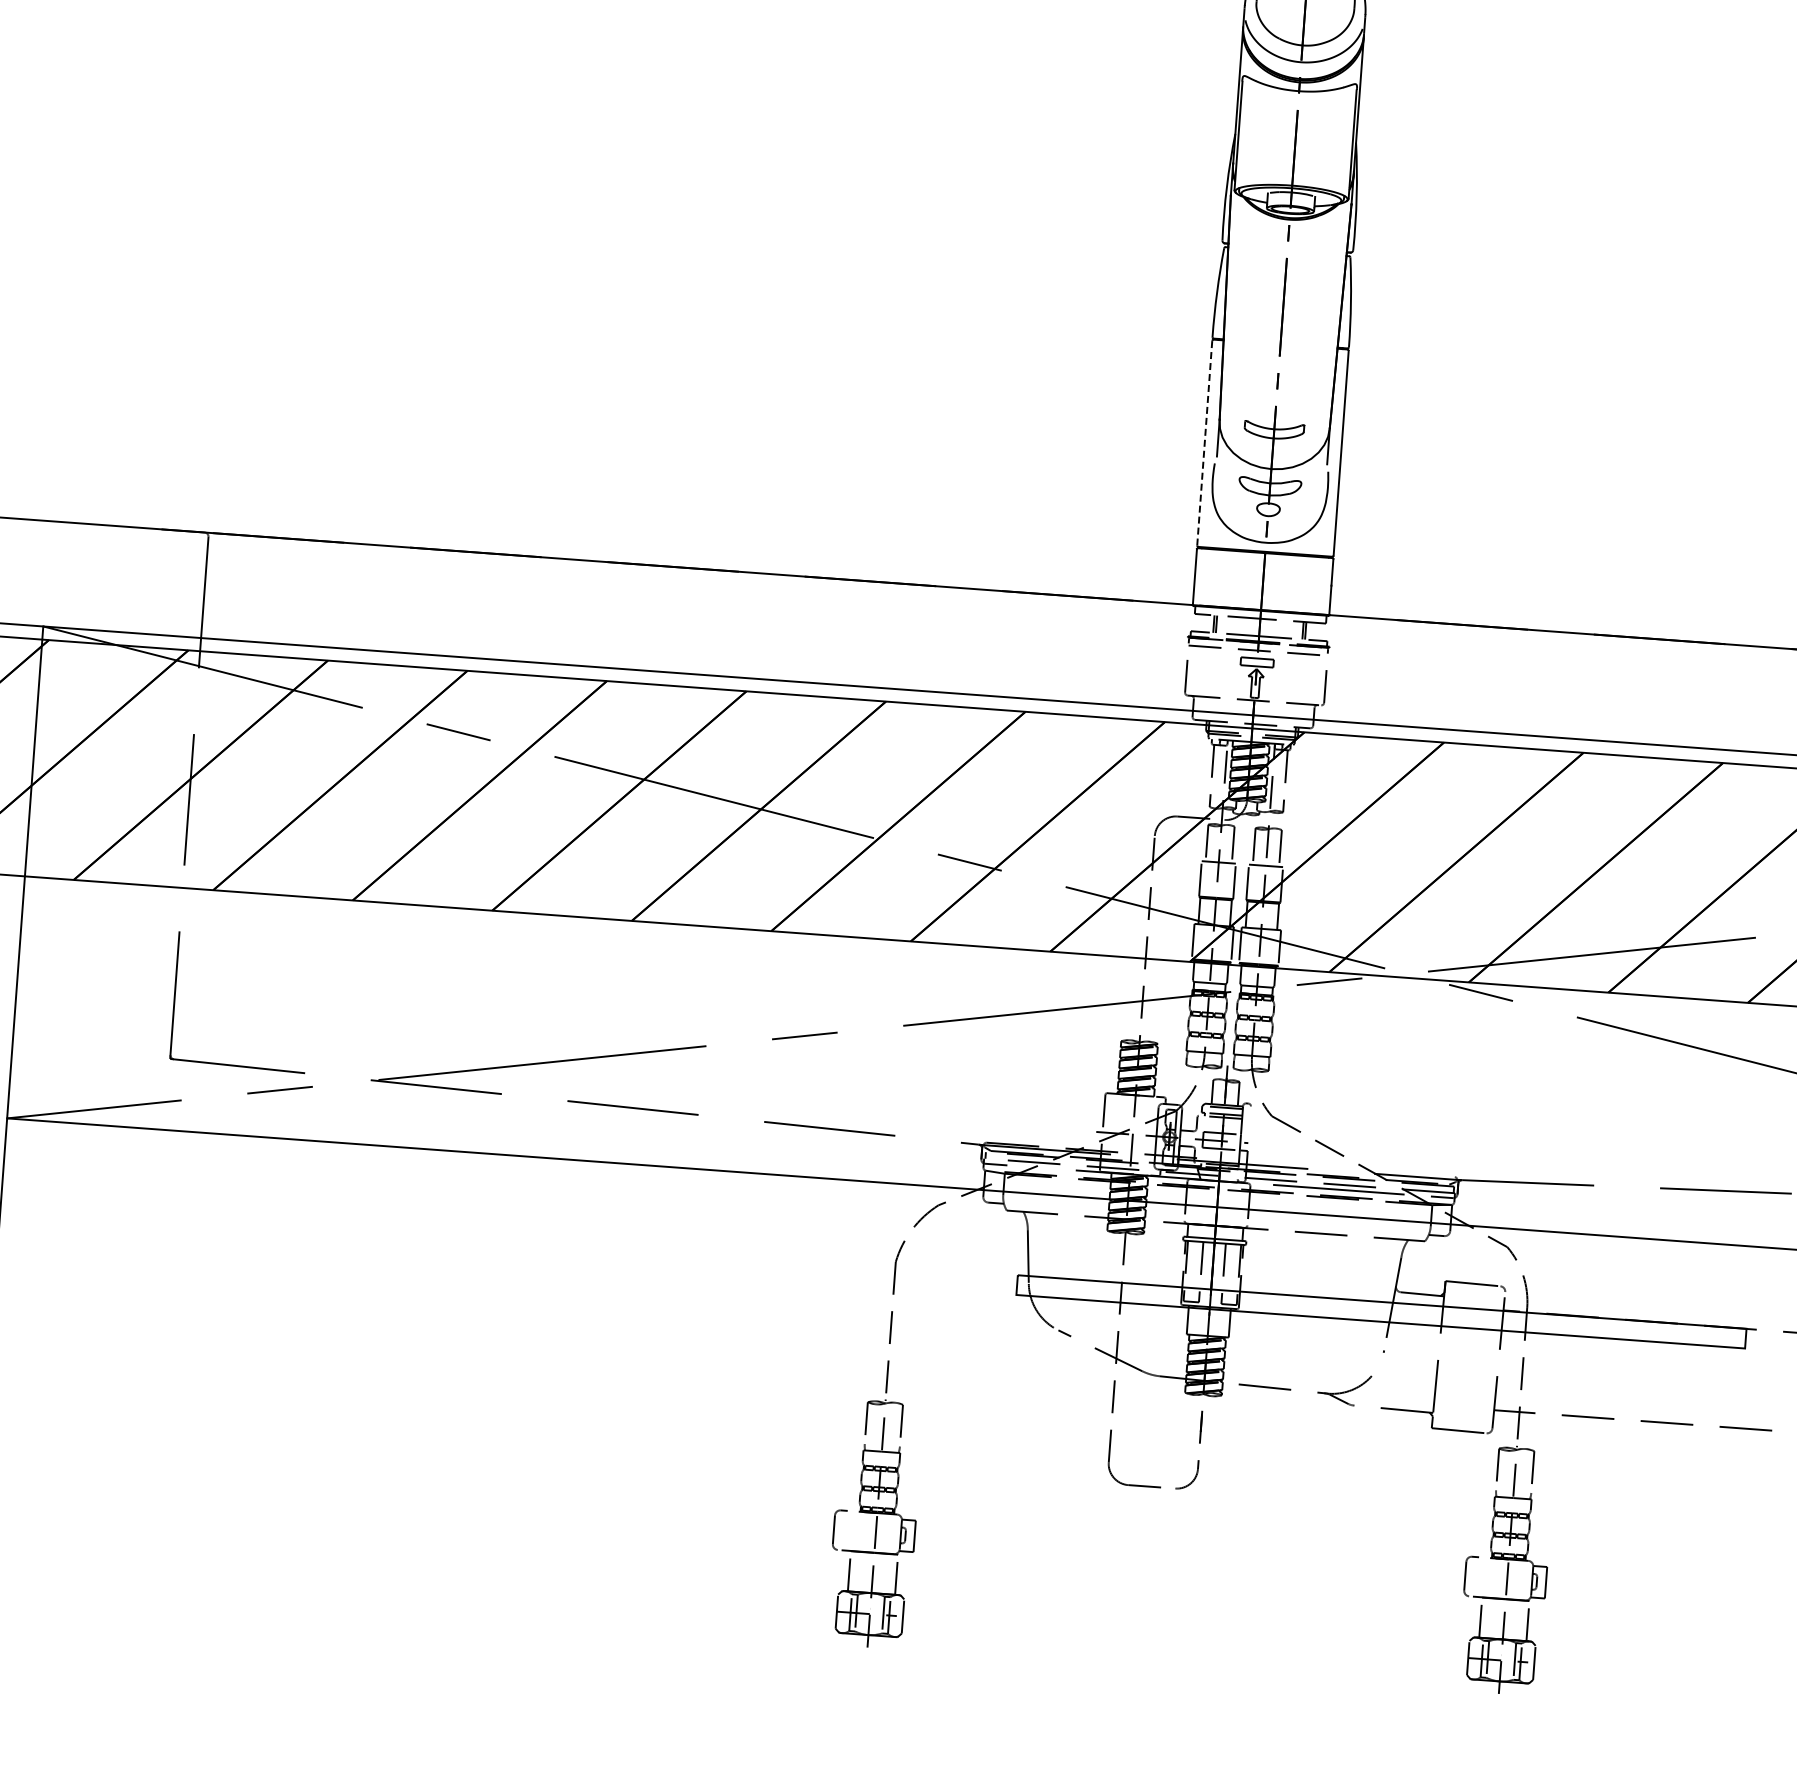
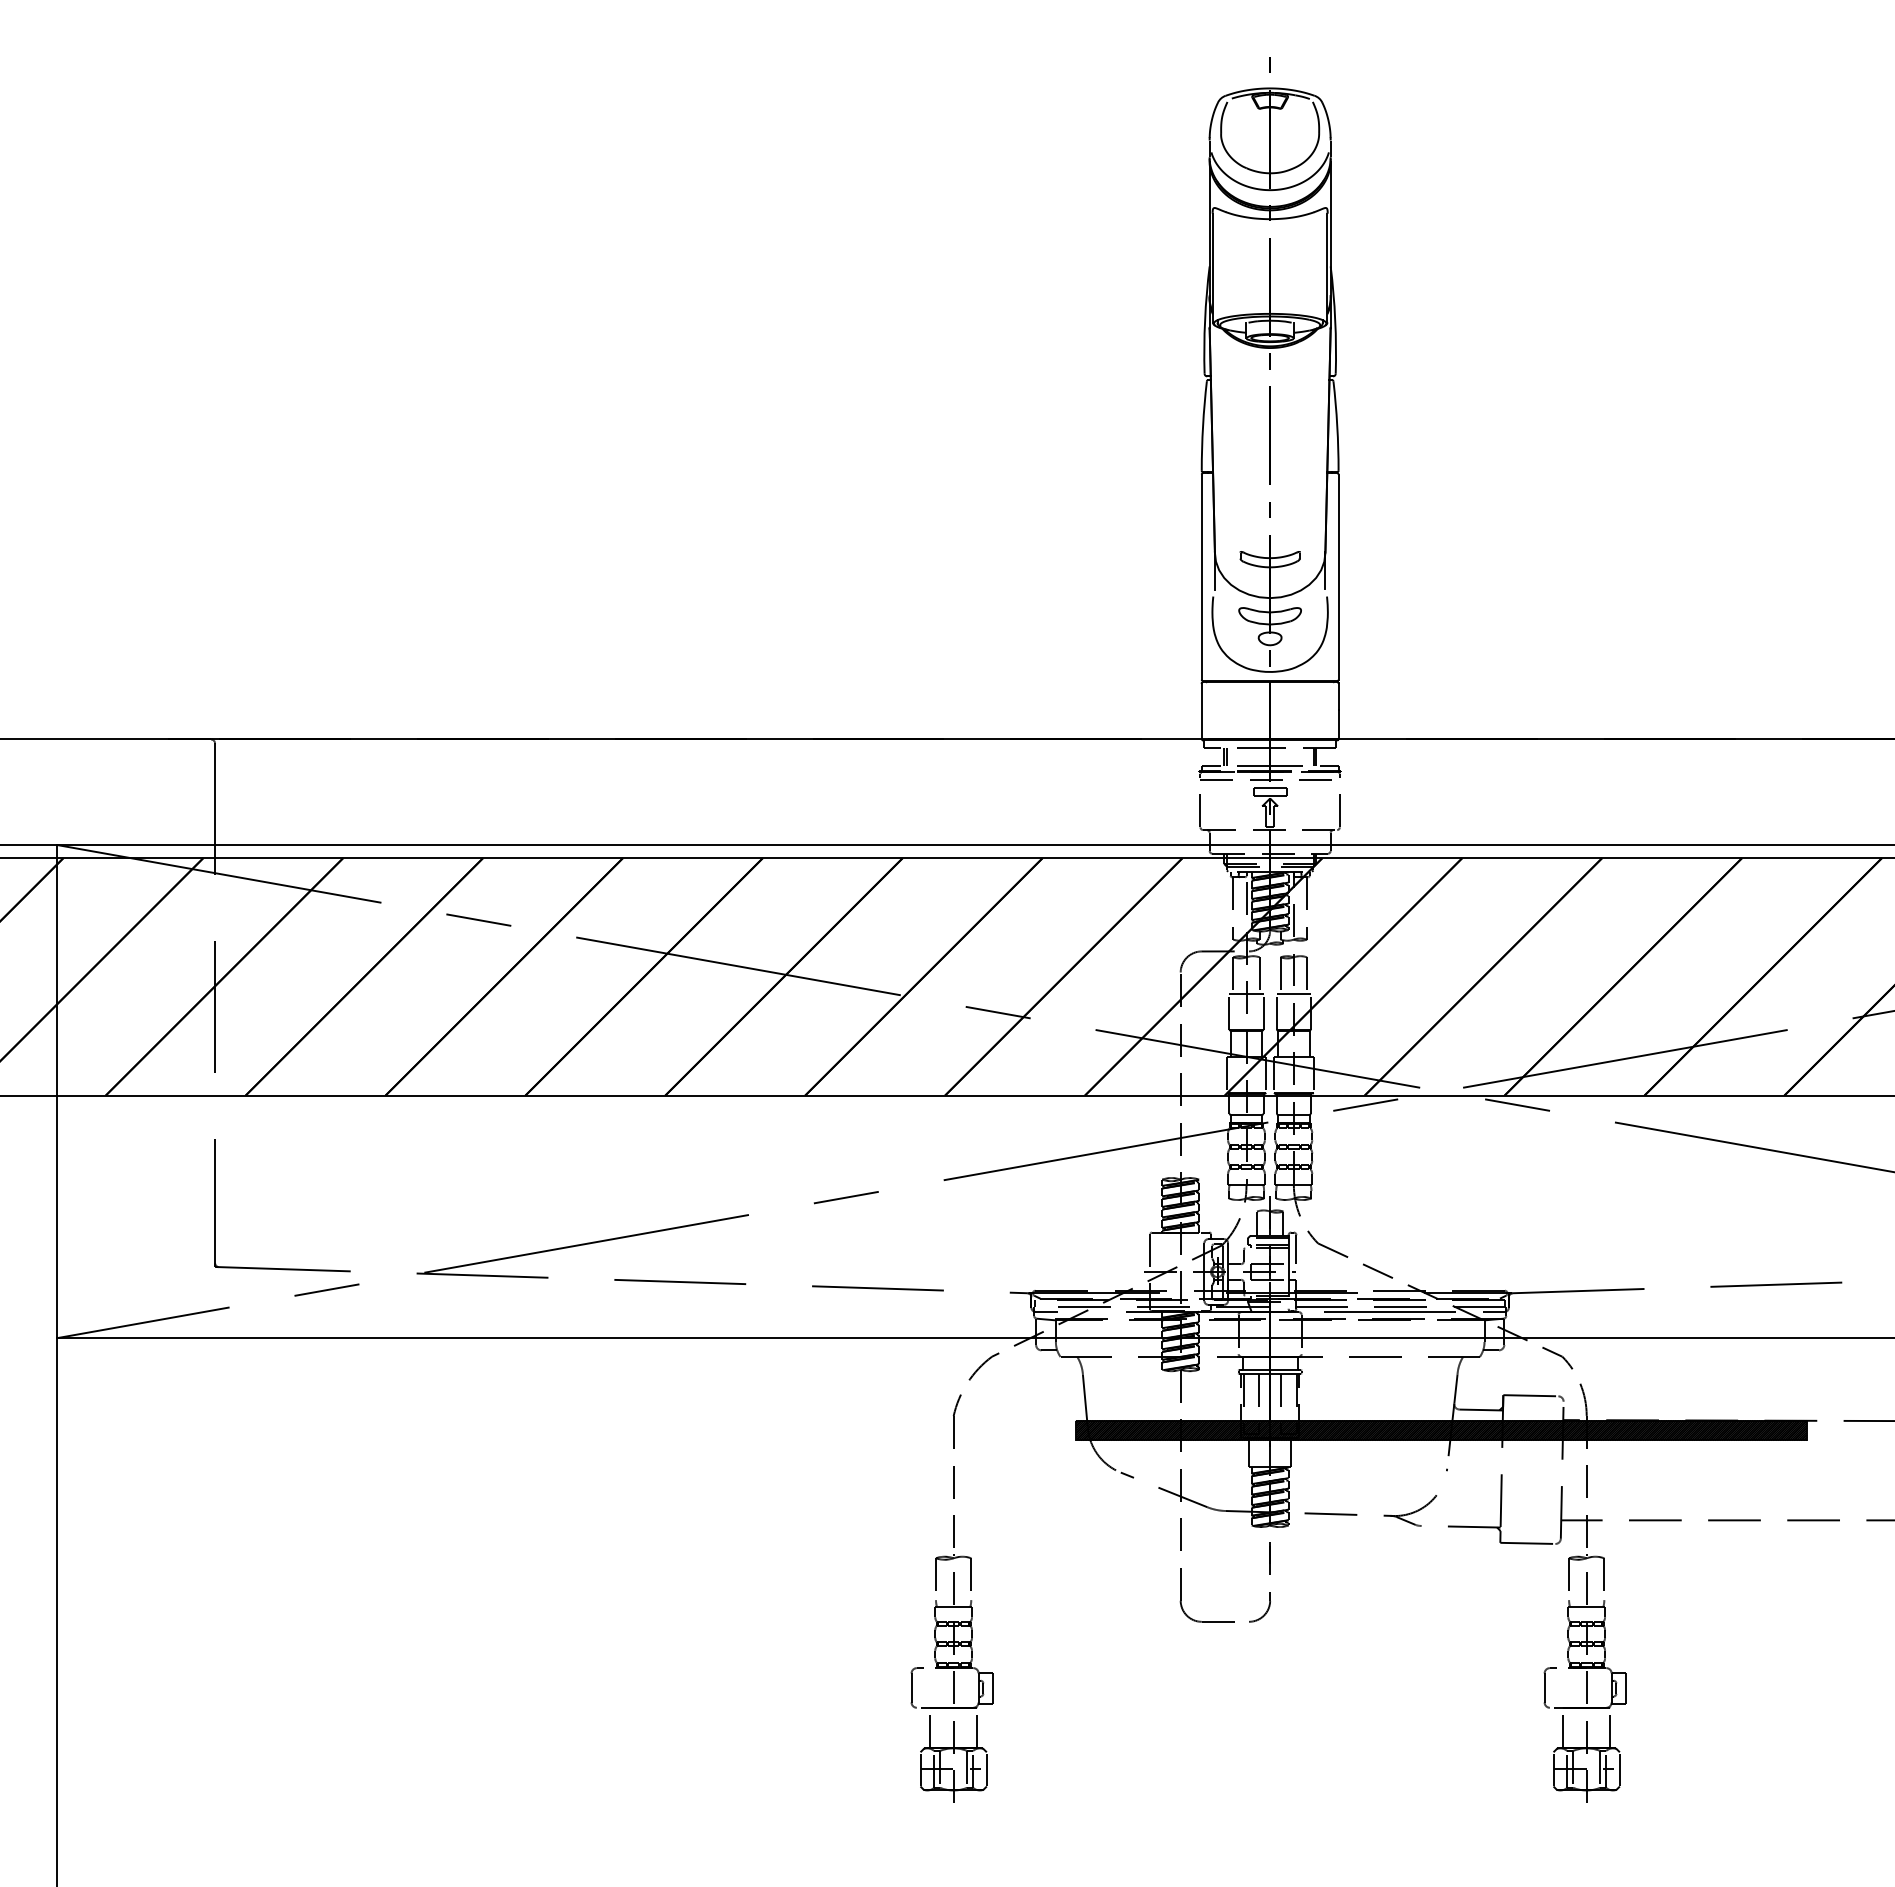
line: (1204, 443) -> (1201, 577), dashed -> solid
line: (1249, 1120) -> (1296, 1249), added
line: (1337, 1168) -> (1387, 1290), added
hatch: (1381, 1311) -> (1441, 1430), added

